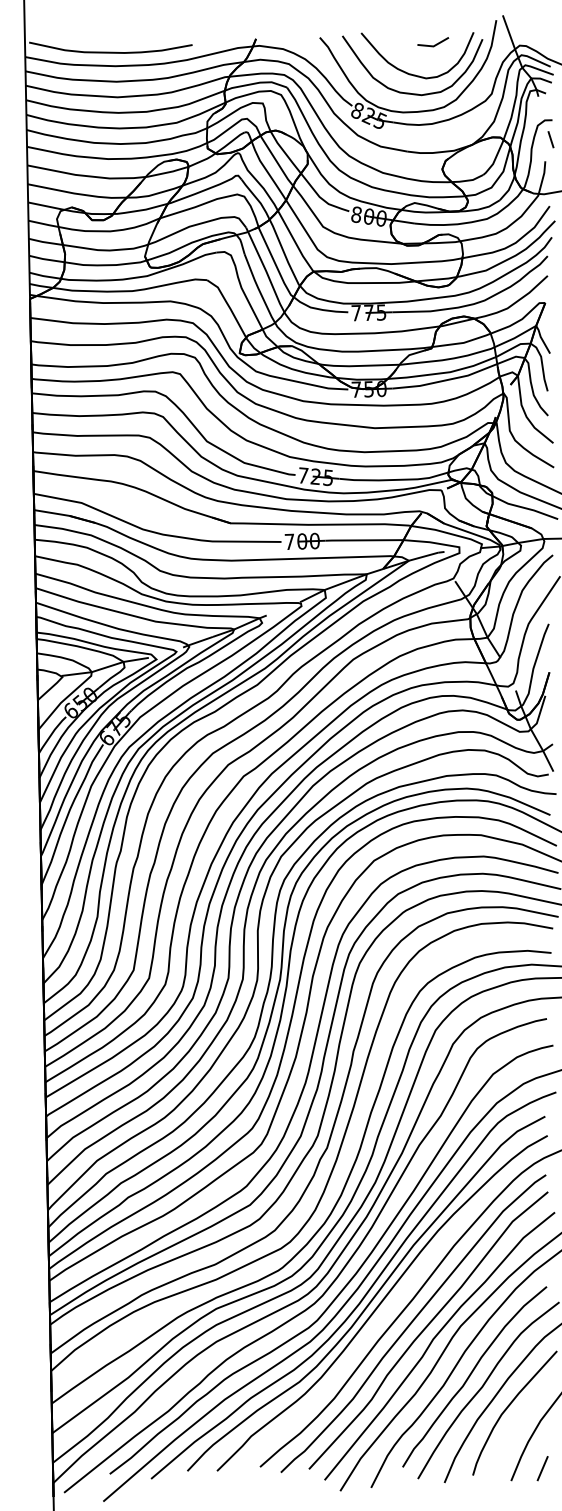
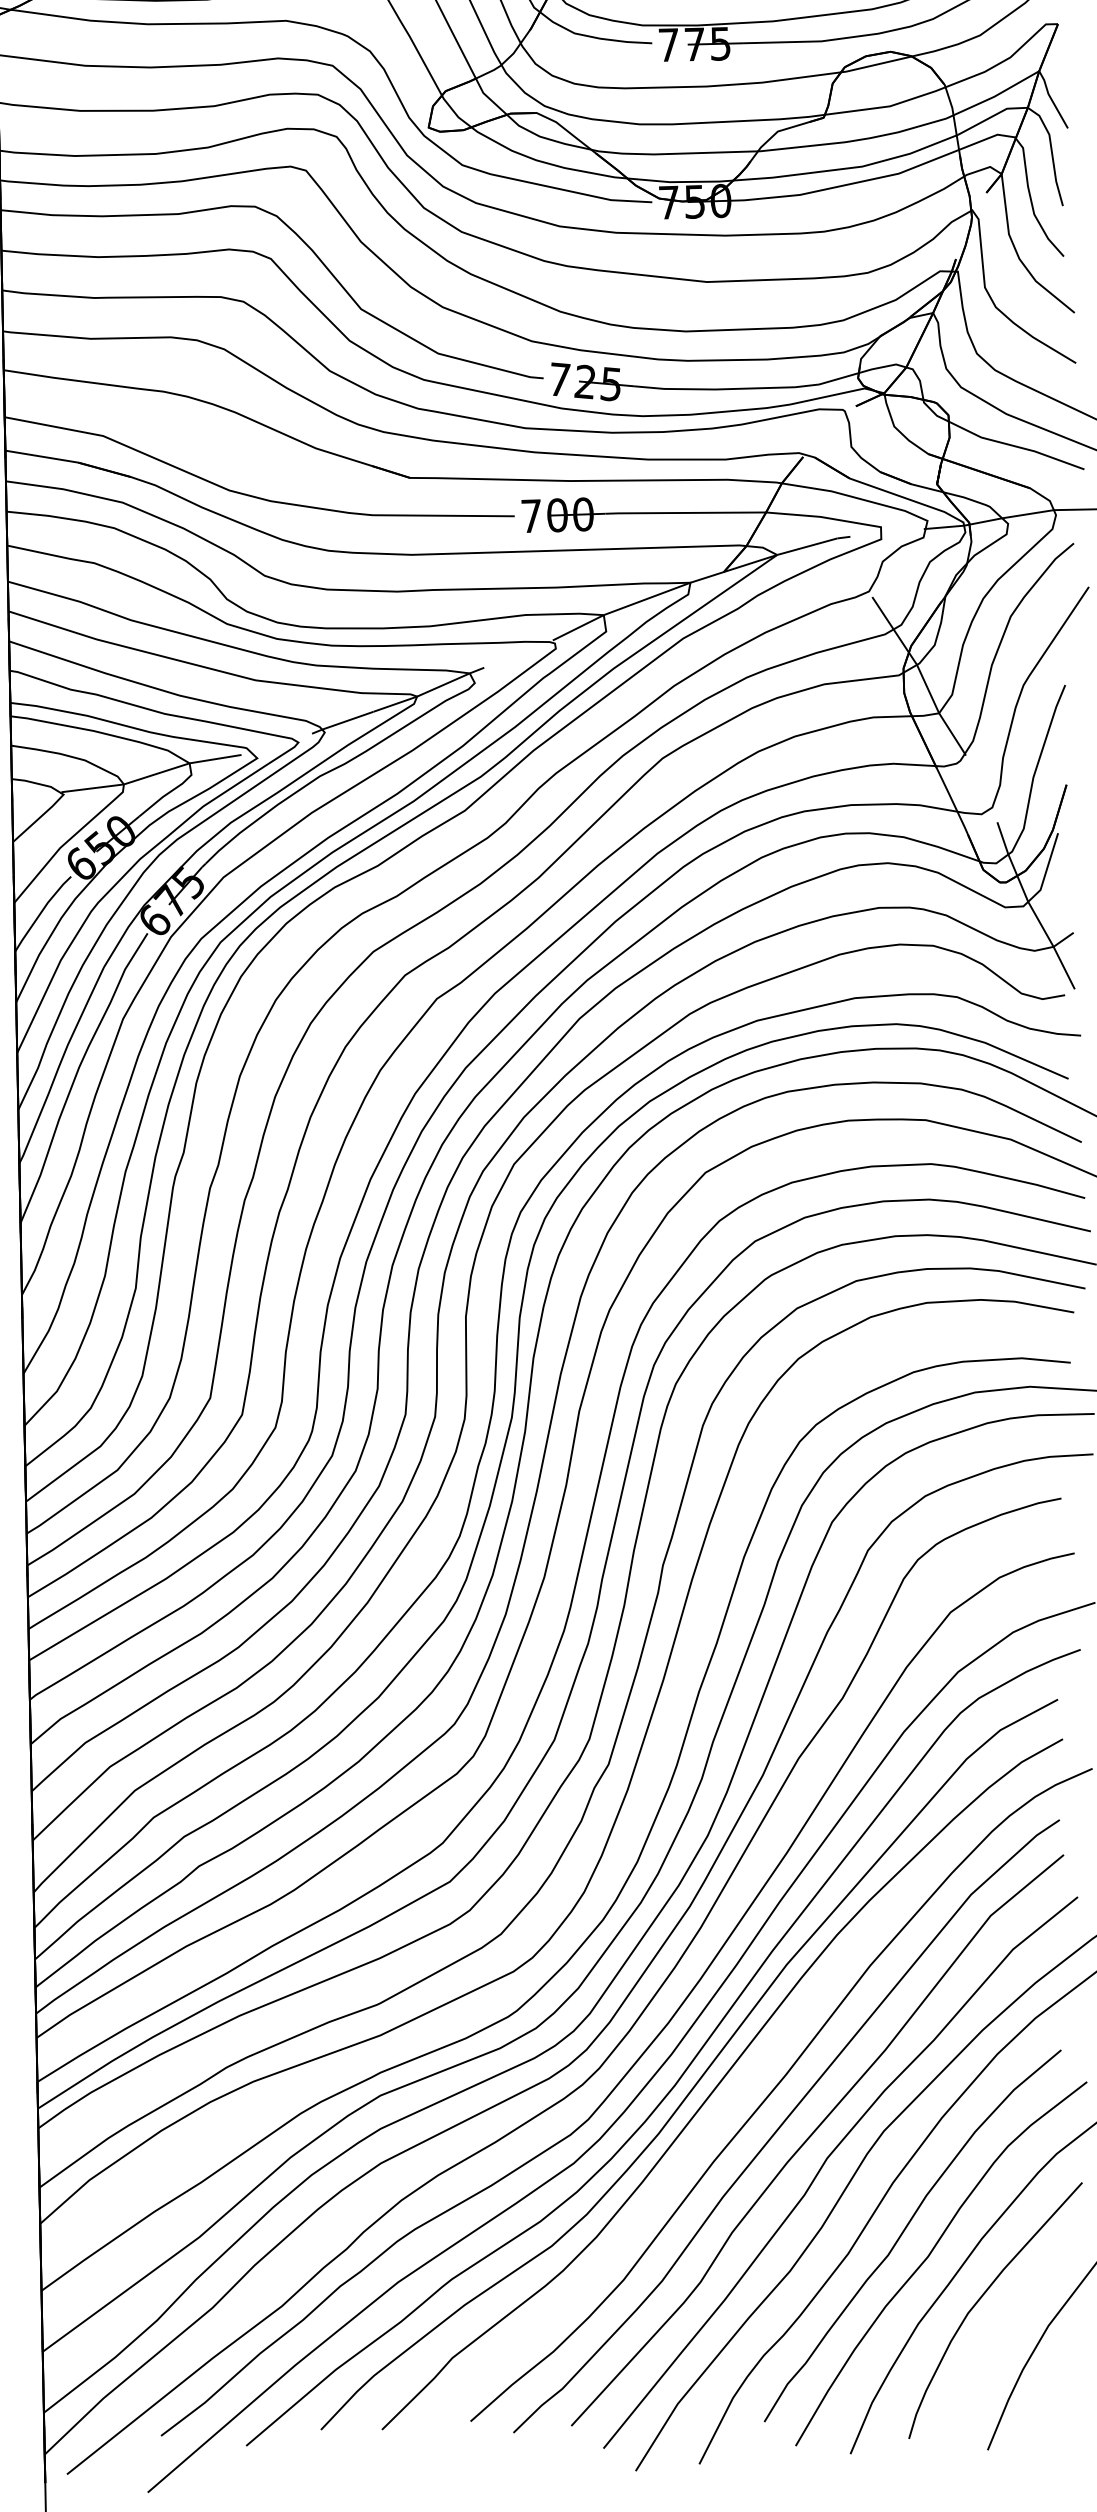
line: (542, 1468) -> (1052, 2424), removed

